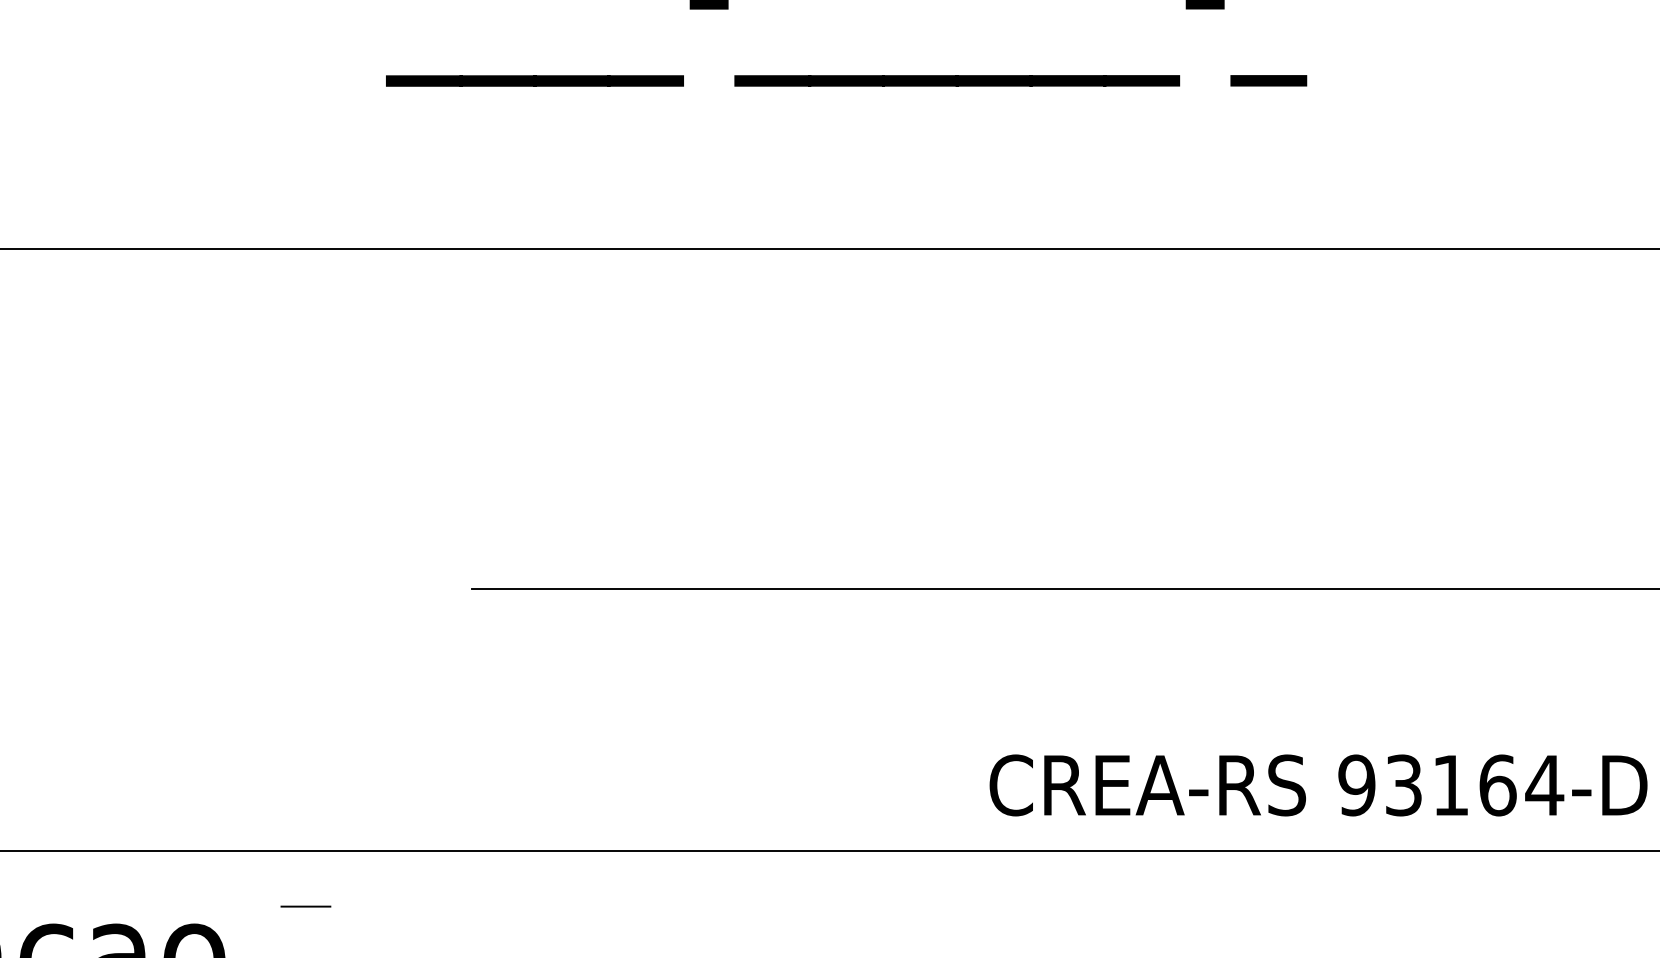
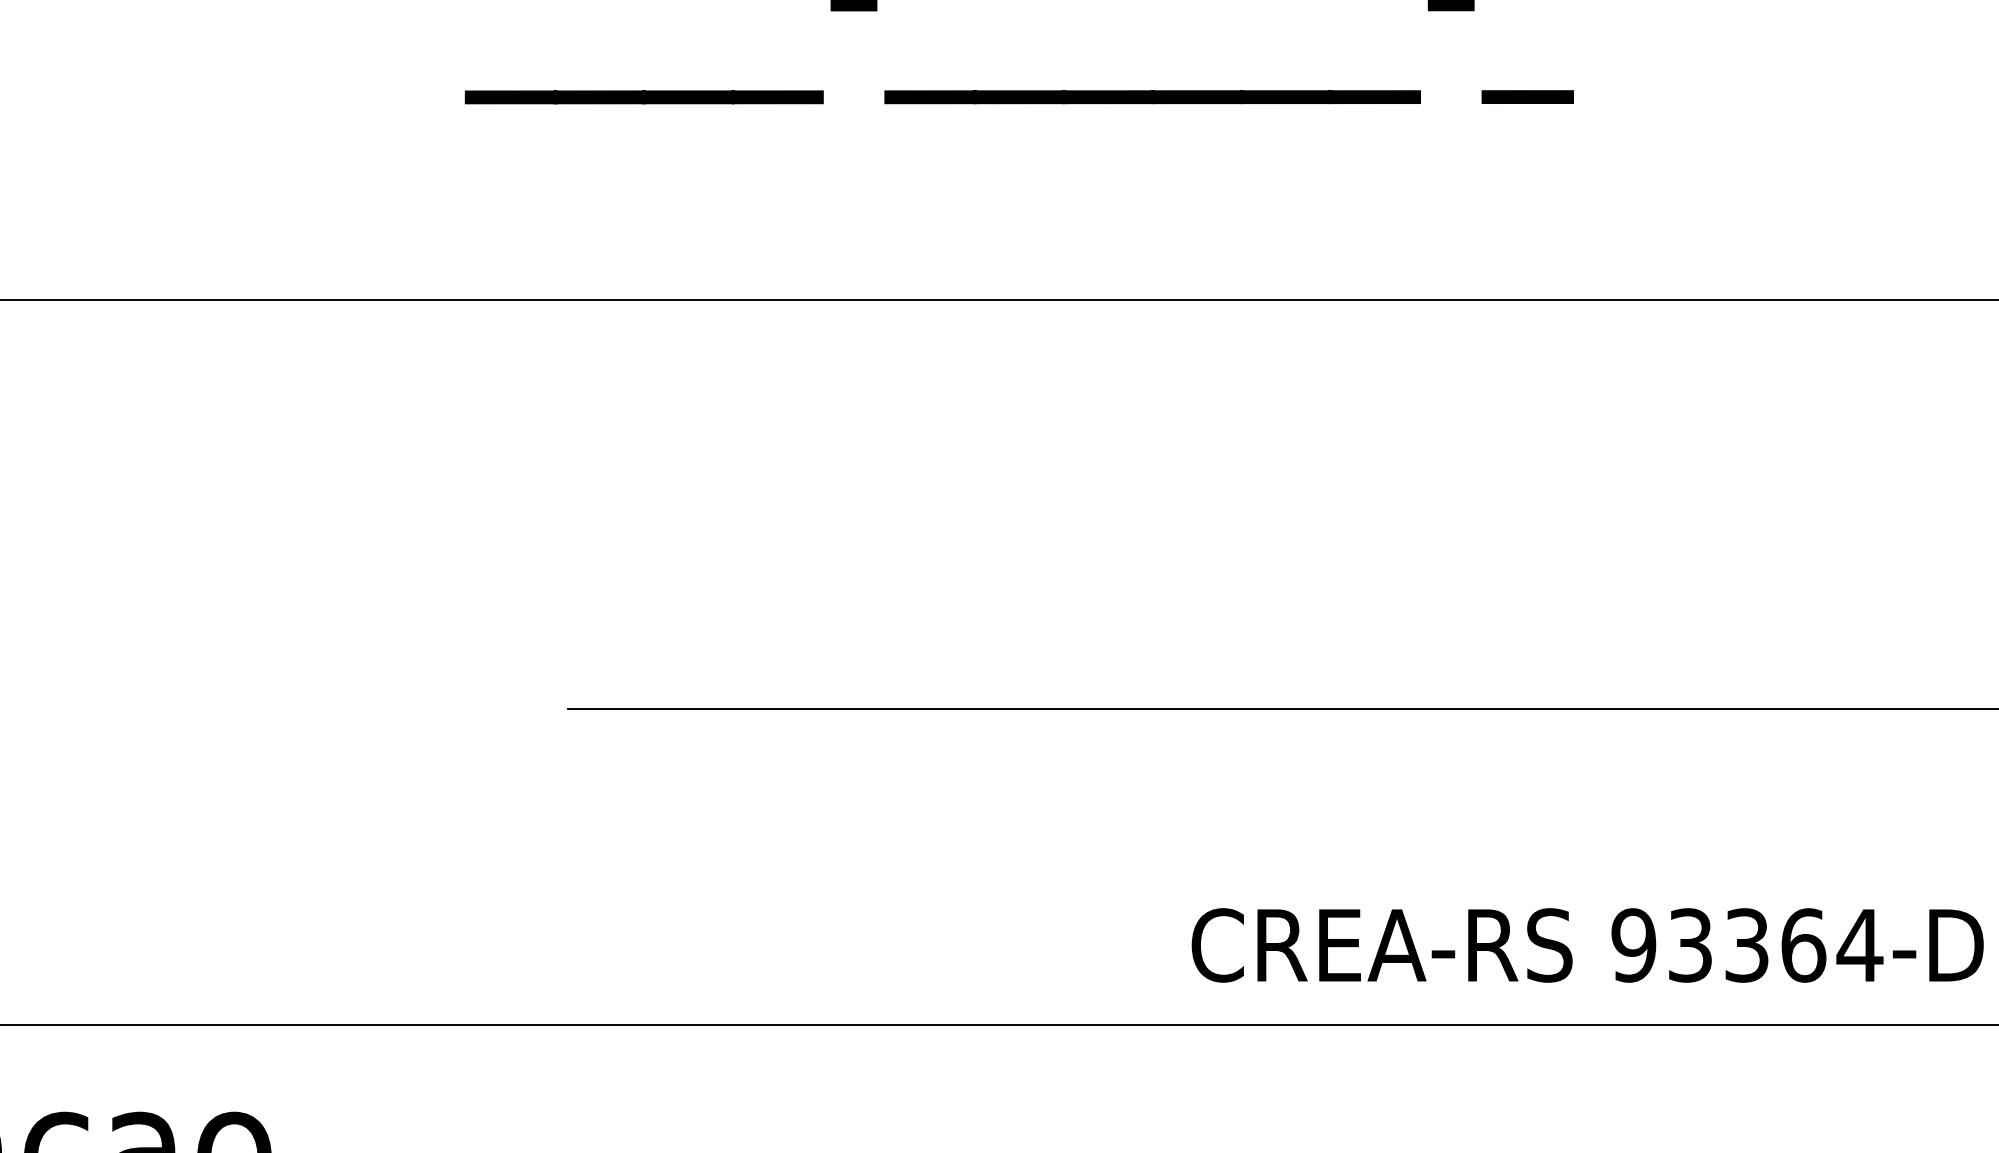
text: (1450, 785) -> (1746, 945), 93164-D -> 93364-D
line: (305, 906) -> (368, 1091), removed

